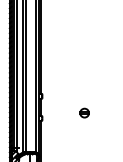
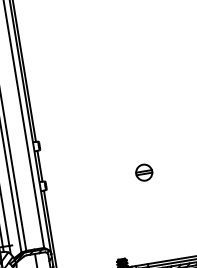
part: (84, 112) -> (143, 171), moved

